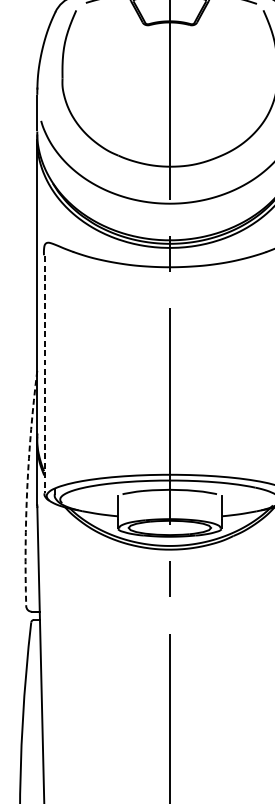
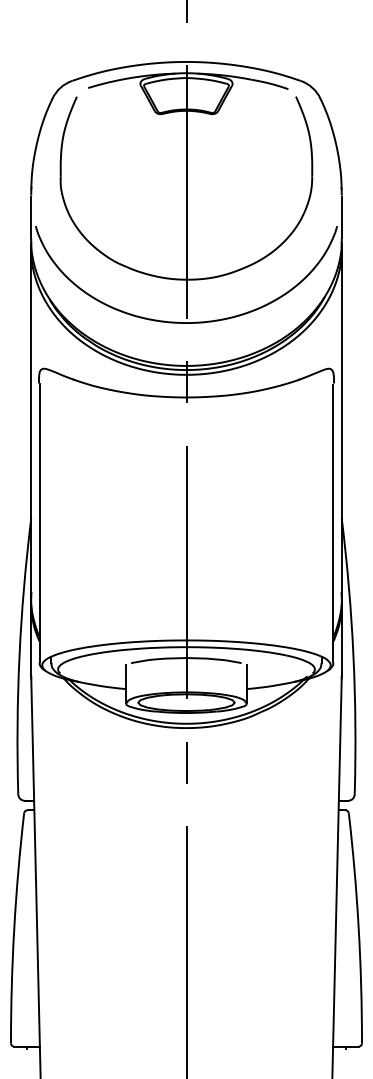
line: (44, 374) -> (39, 523), dashed -> solid
arc: (27, 488) -> (19, 656), dashed -> solid

